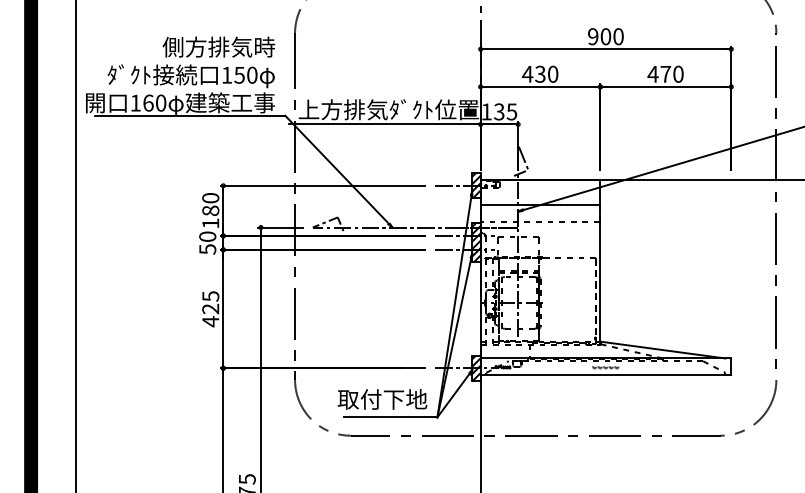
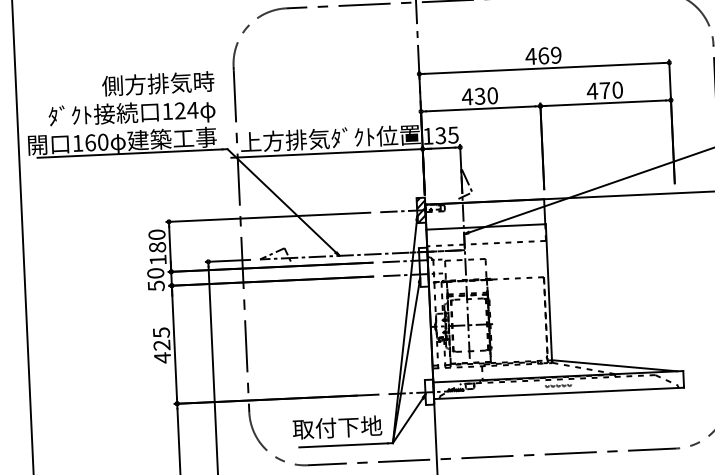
text: (605, 36) -> (543, 55), 900 -> 469
text: (245, 74) -> (186, 109), 150 -> 124
hatch: (476, 242) -> (423, 266), removed
hatch: (476, 367) -> (429, 391), removed

